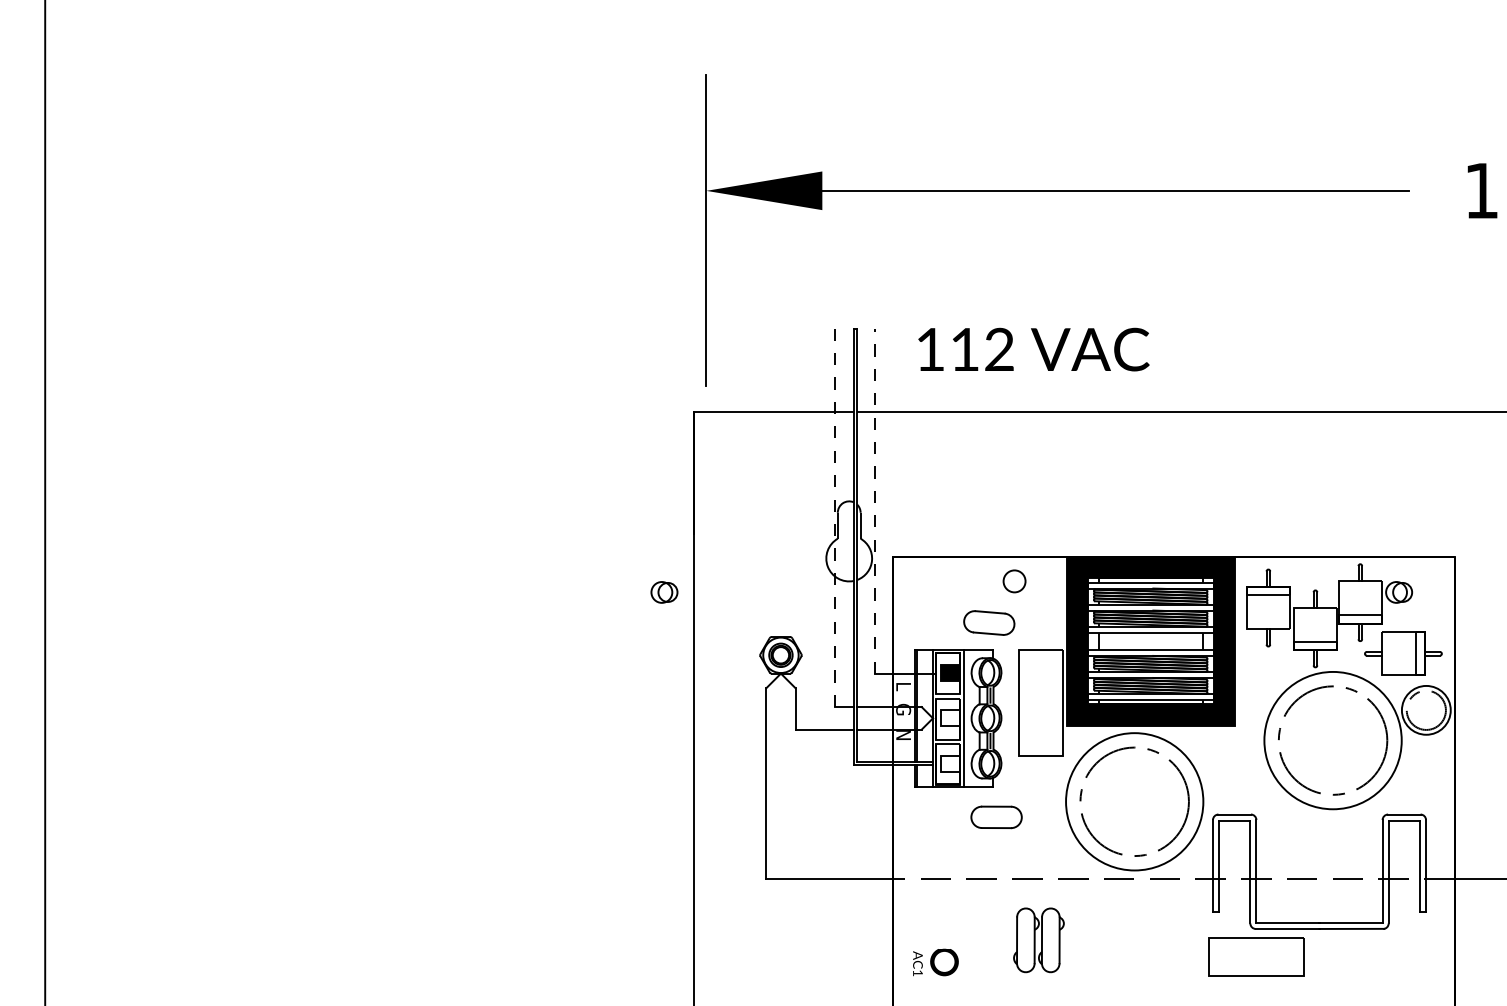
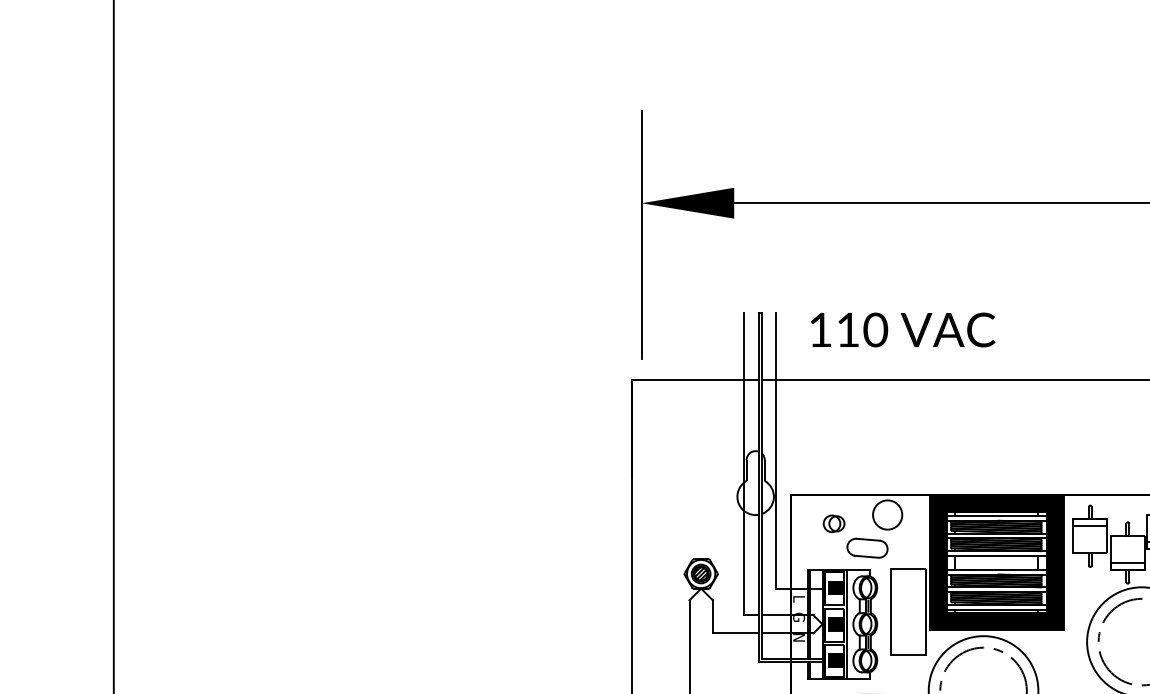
text: (999, 349) -> (875, 329), 112 -> 110
line: (874, 501) -> (775, 451), dashed -> solid
line: (834, 518) -> (743, 464), dashed -> solid
circle: (1014, 581) -> (887, 515), size x1.67
part: (664, 592) -> (834, 523), moved
hatch: (780, 655) -> (700, 574), added
fill: (950, 718) -> (836, 624), added
fill: (950, 763) -> (836, 660), added

